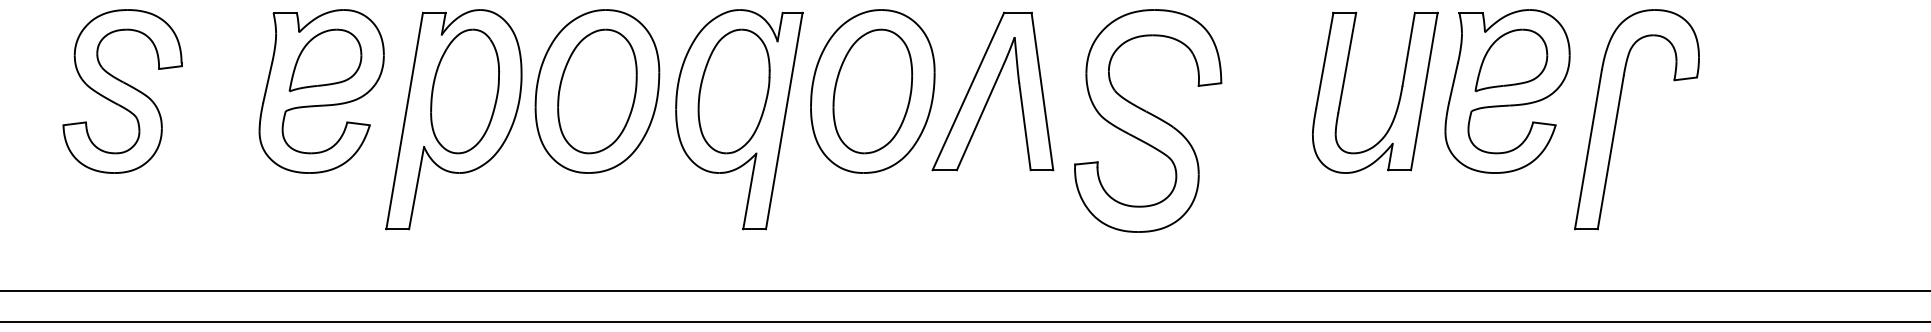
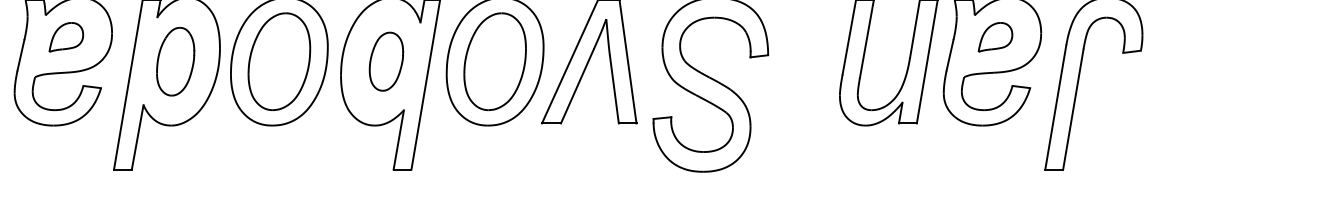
part: (325, 60) -> (66, 37), size x0.6
part: (1511, 60) -> (995, 37), size x0.6
part: (464, 91) -> (175, 61), size x0.7
part: (733, 91) -> (385, 61), size x0.6

